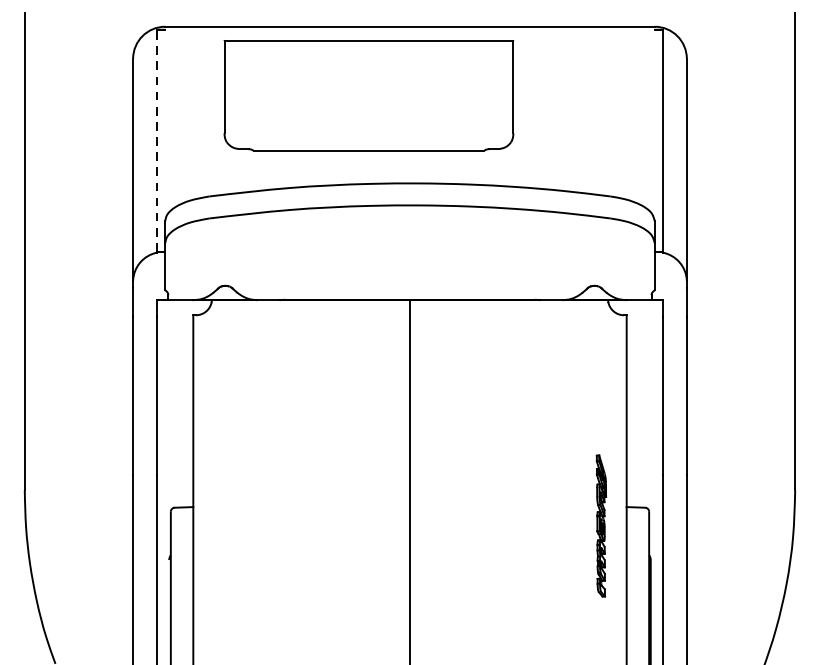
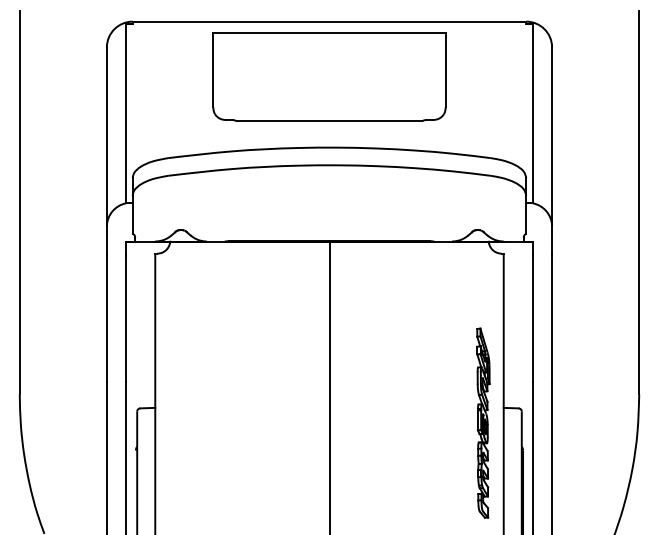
part: (368, 94) -> (329, 76), moved
line: (157, 139) -> (126, 112), dashed -> solid
part: (601, 525) -> (483, 422), size x1.67

